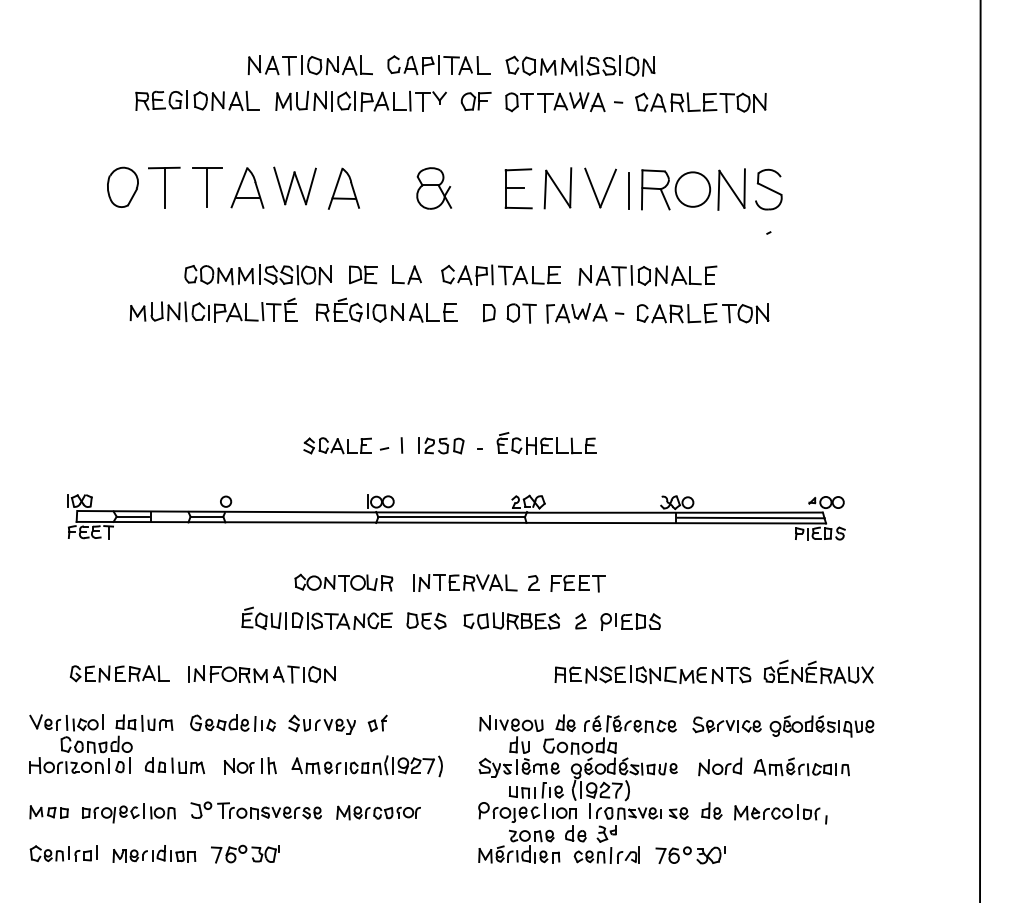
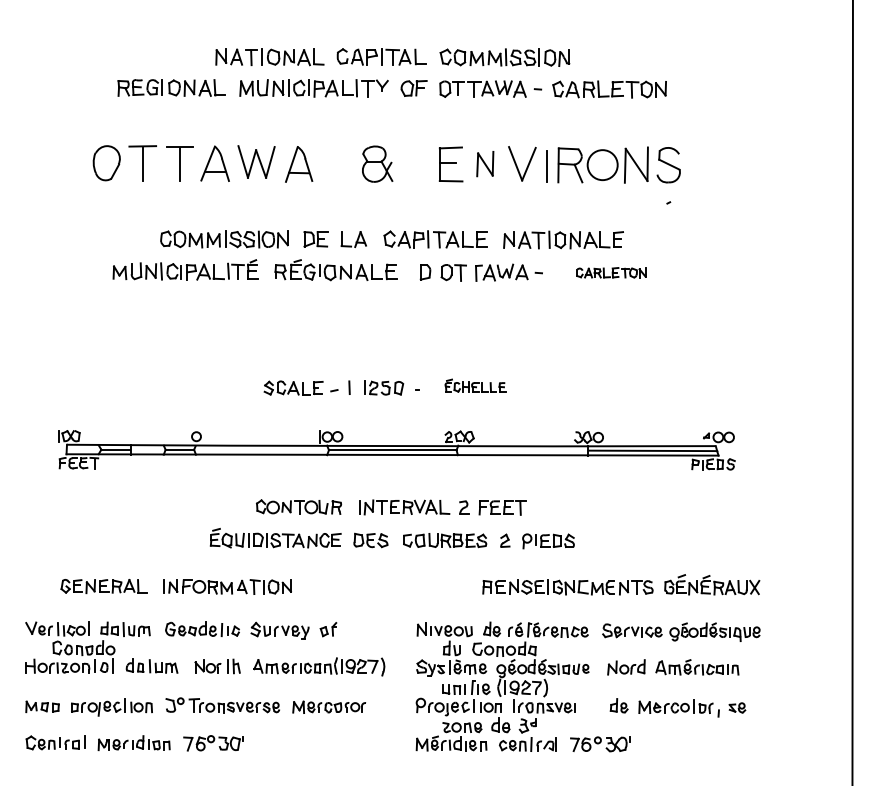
part: (557, 188) -> (484, 164), size x0.7
part: (702, 313) -> (611, 272), size x0.6
part: (546, 443) -> (475, 386), size x0.7
part: (678, 813) -> (737, 707), moved

